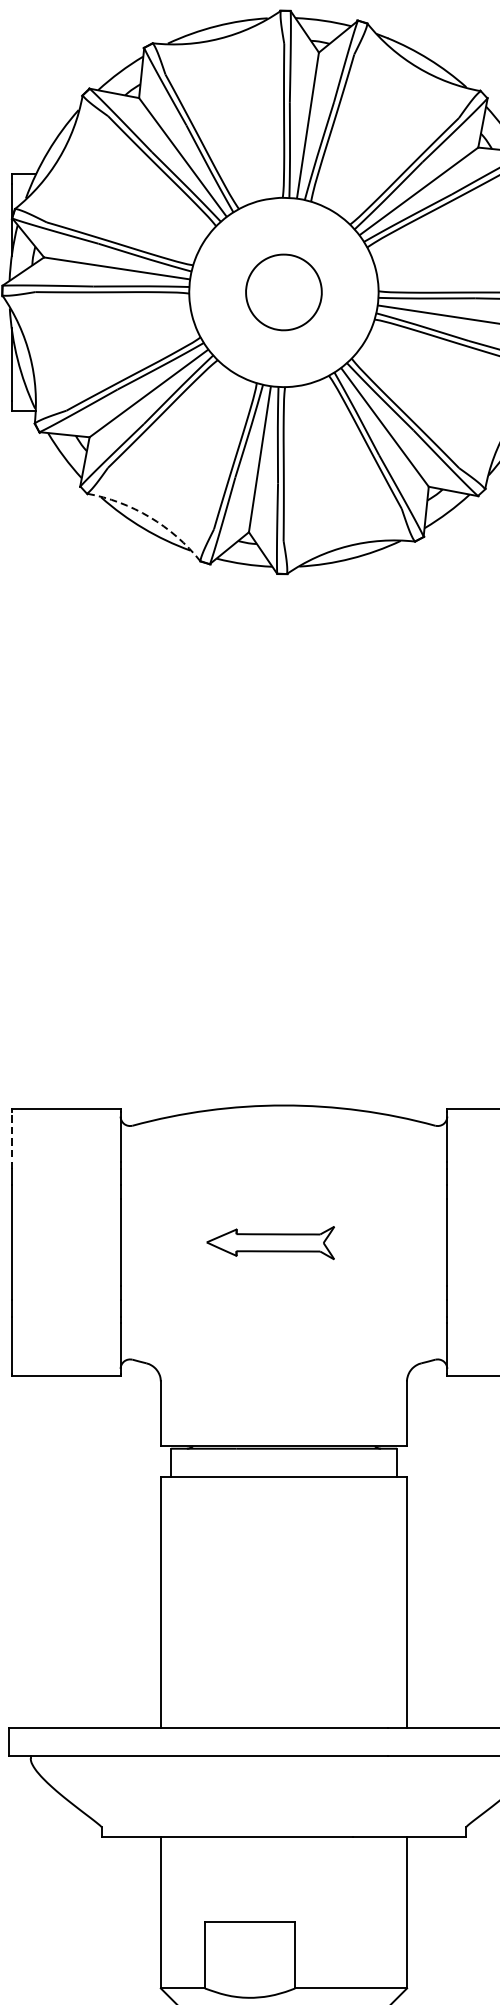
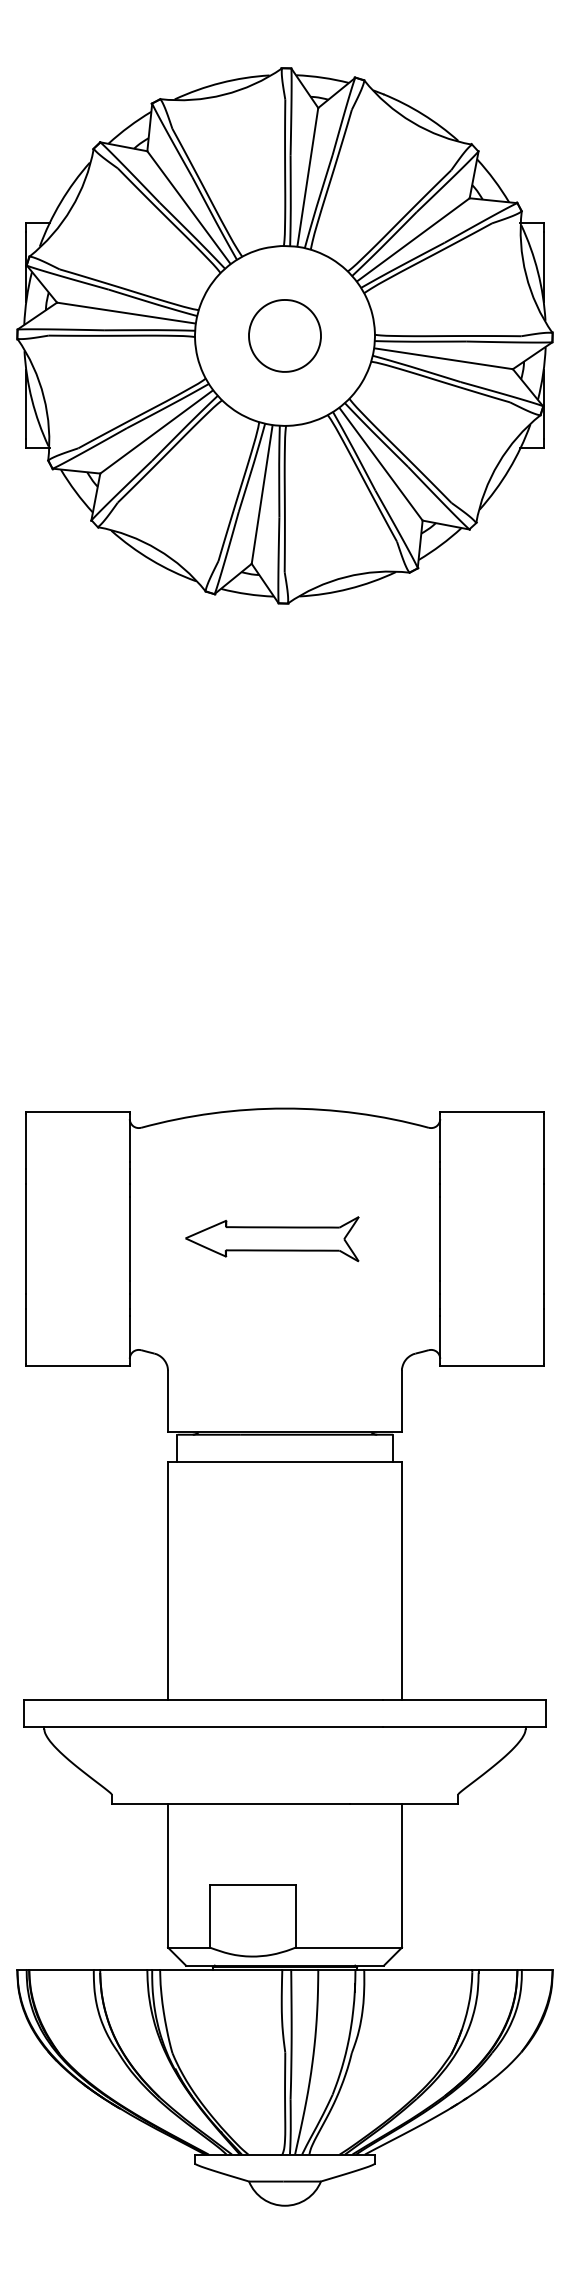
arc: (149, 517) -> (157, 549), dashed -> solid
line: (11, 1140) -> (26, 1141), dashed -> solid
part: (270, 1243) -> (272, 1239), size x1.43

